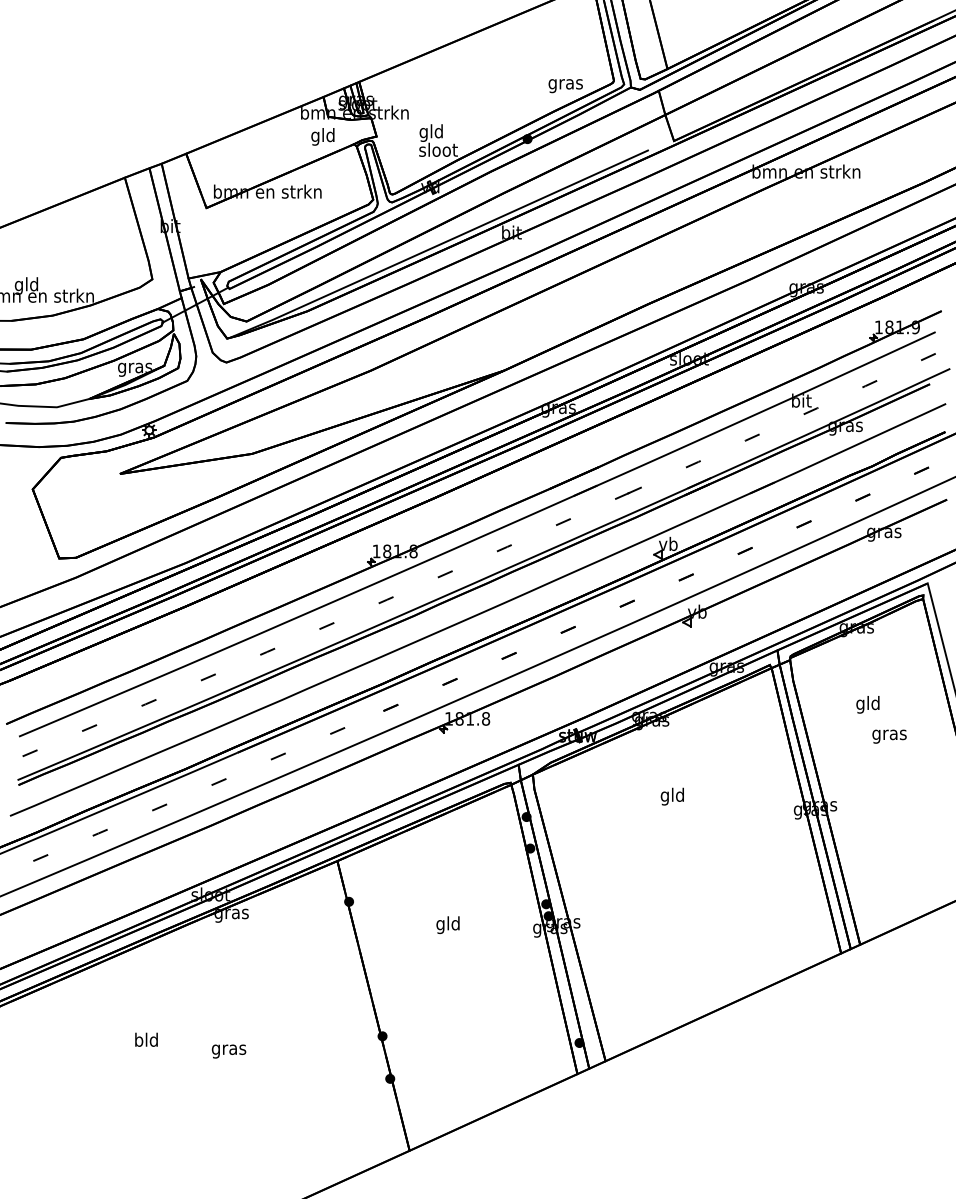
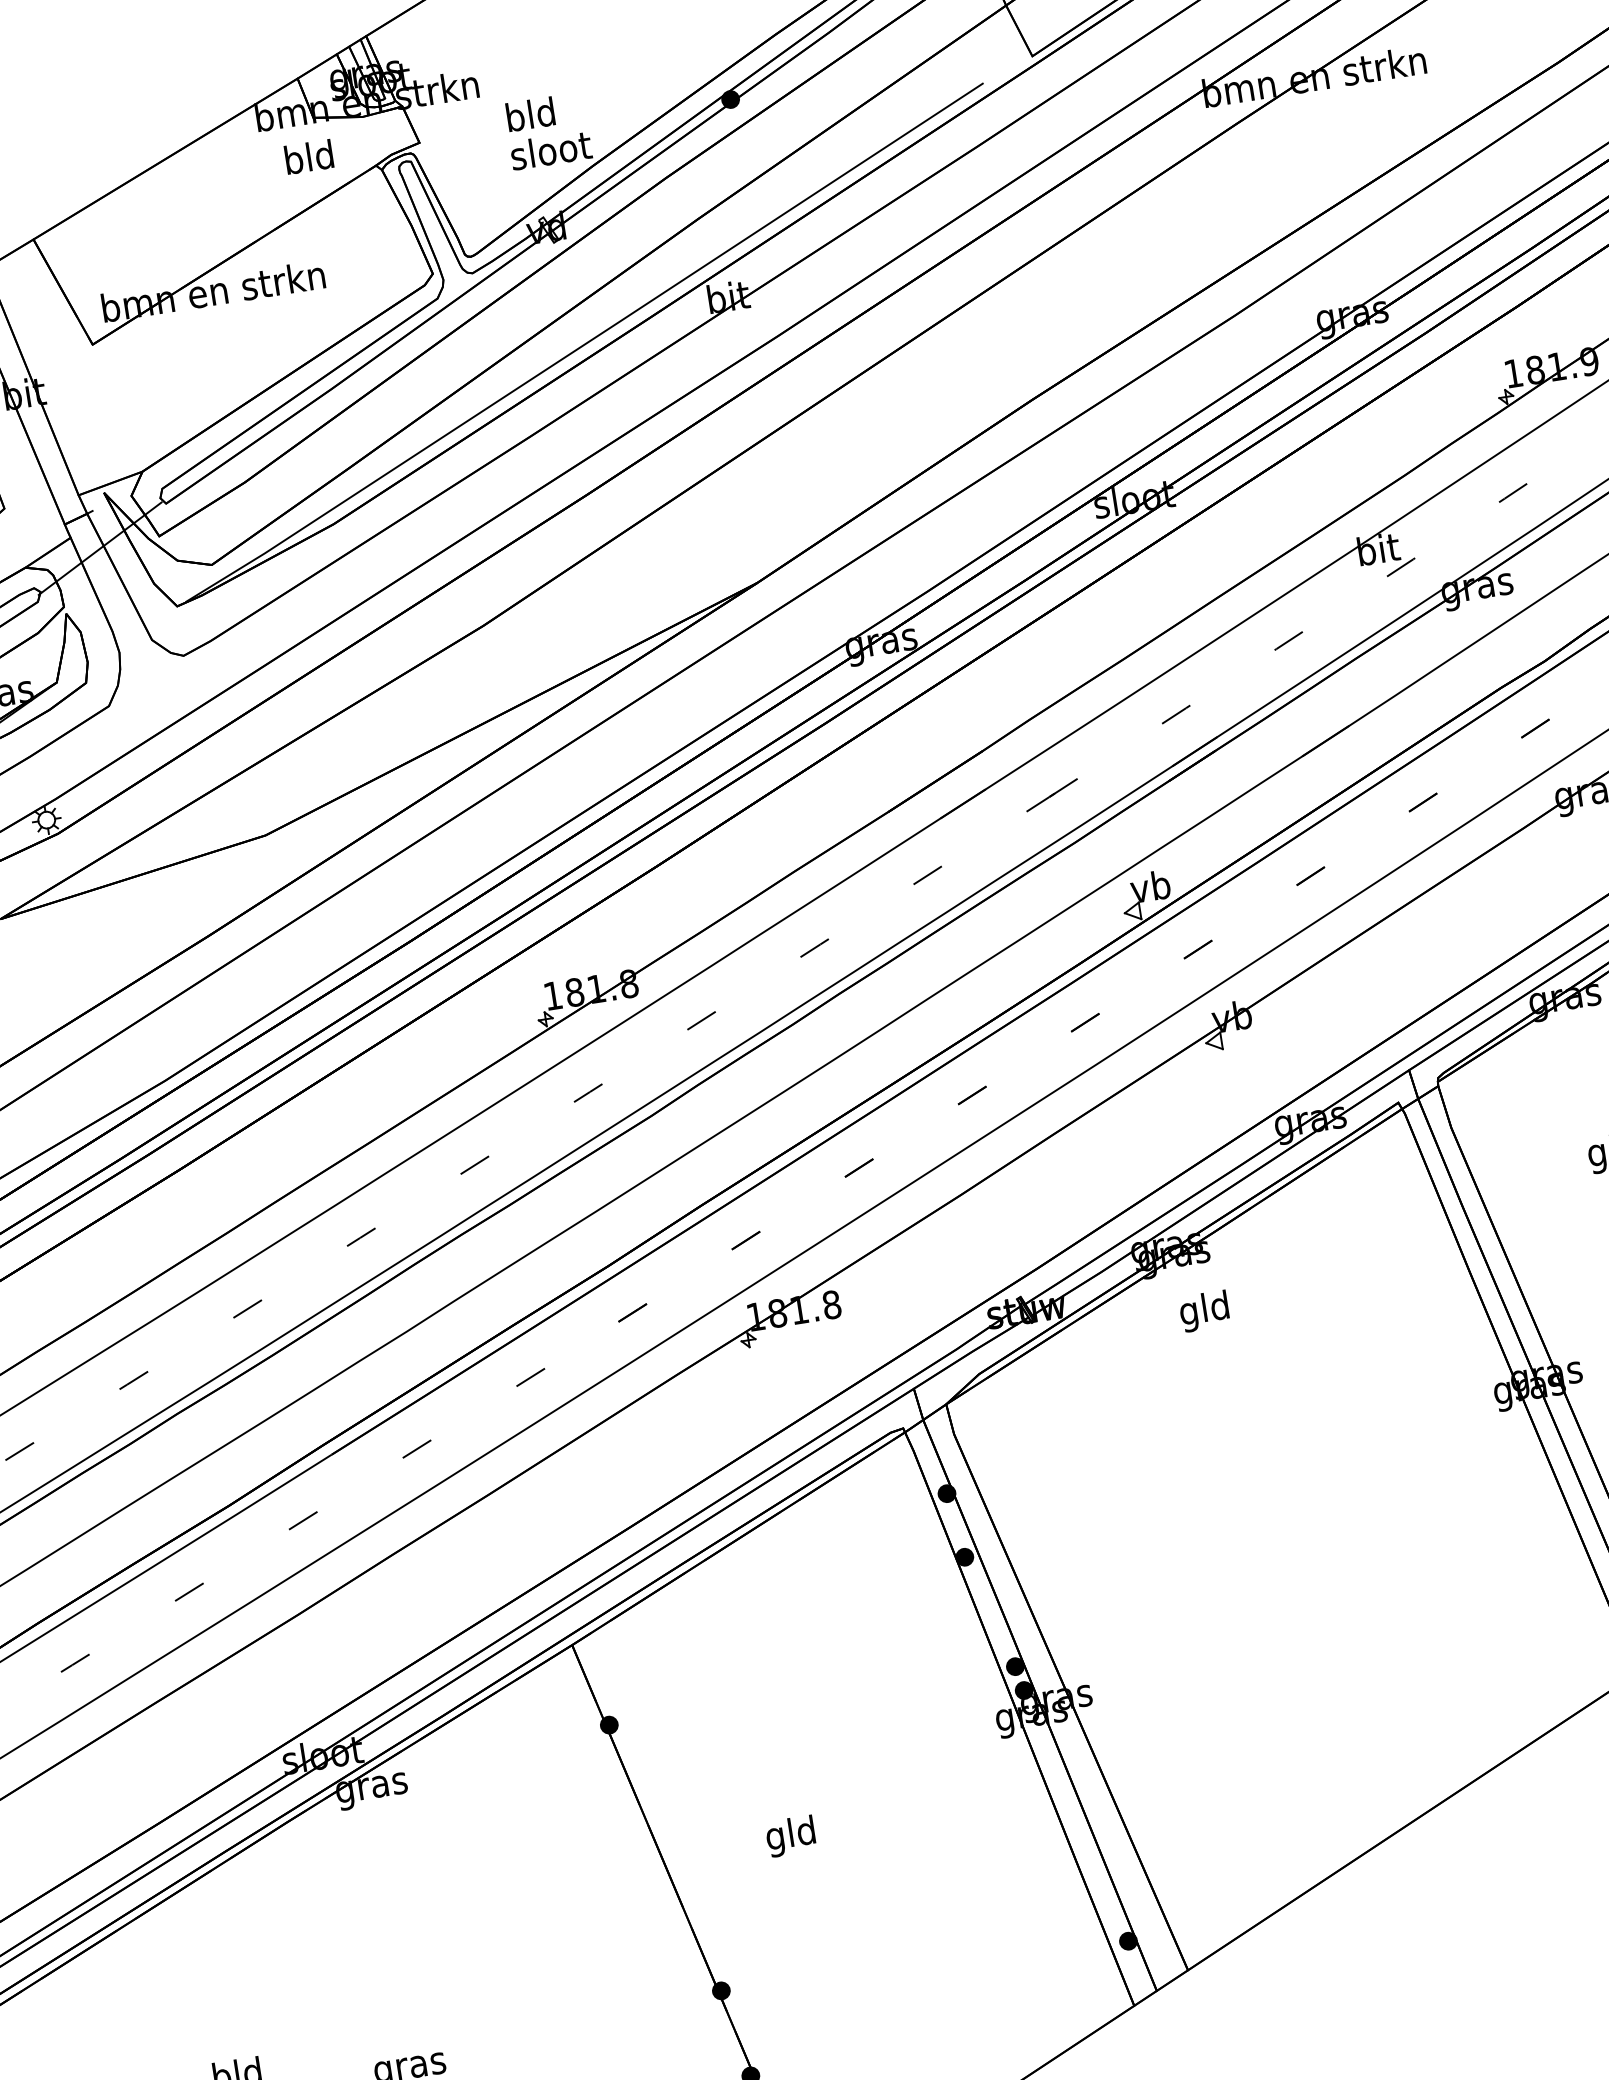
text: (423, 132) -> (514, 119), gld -> bld
text: (315, 136) -> (293, 162), gld -> bld
text: (671, 796) -> (1202, 1311), moved
text: (447, 924) -> (789, 1835), moved

